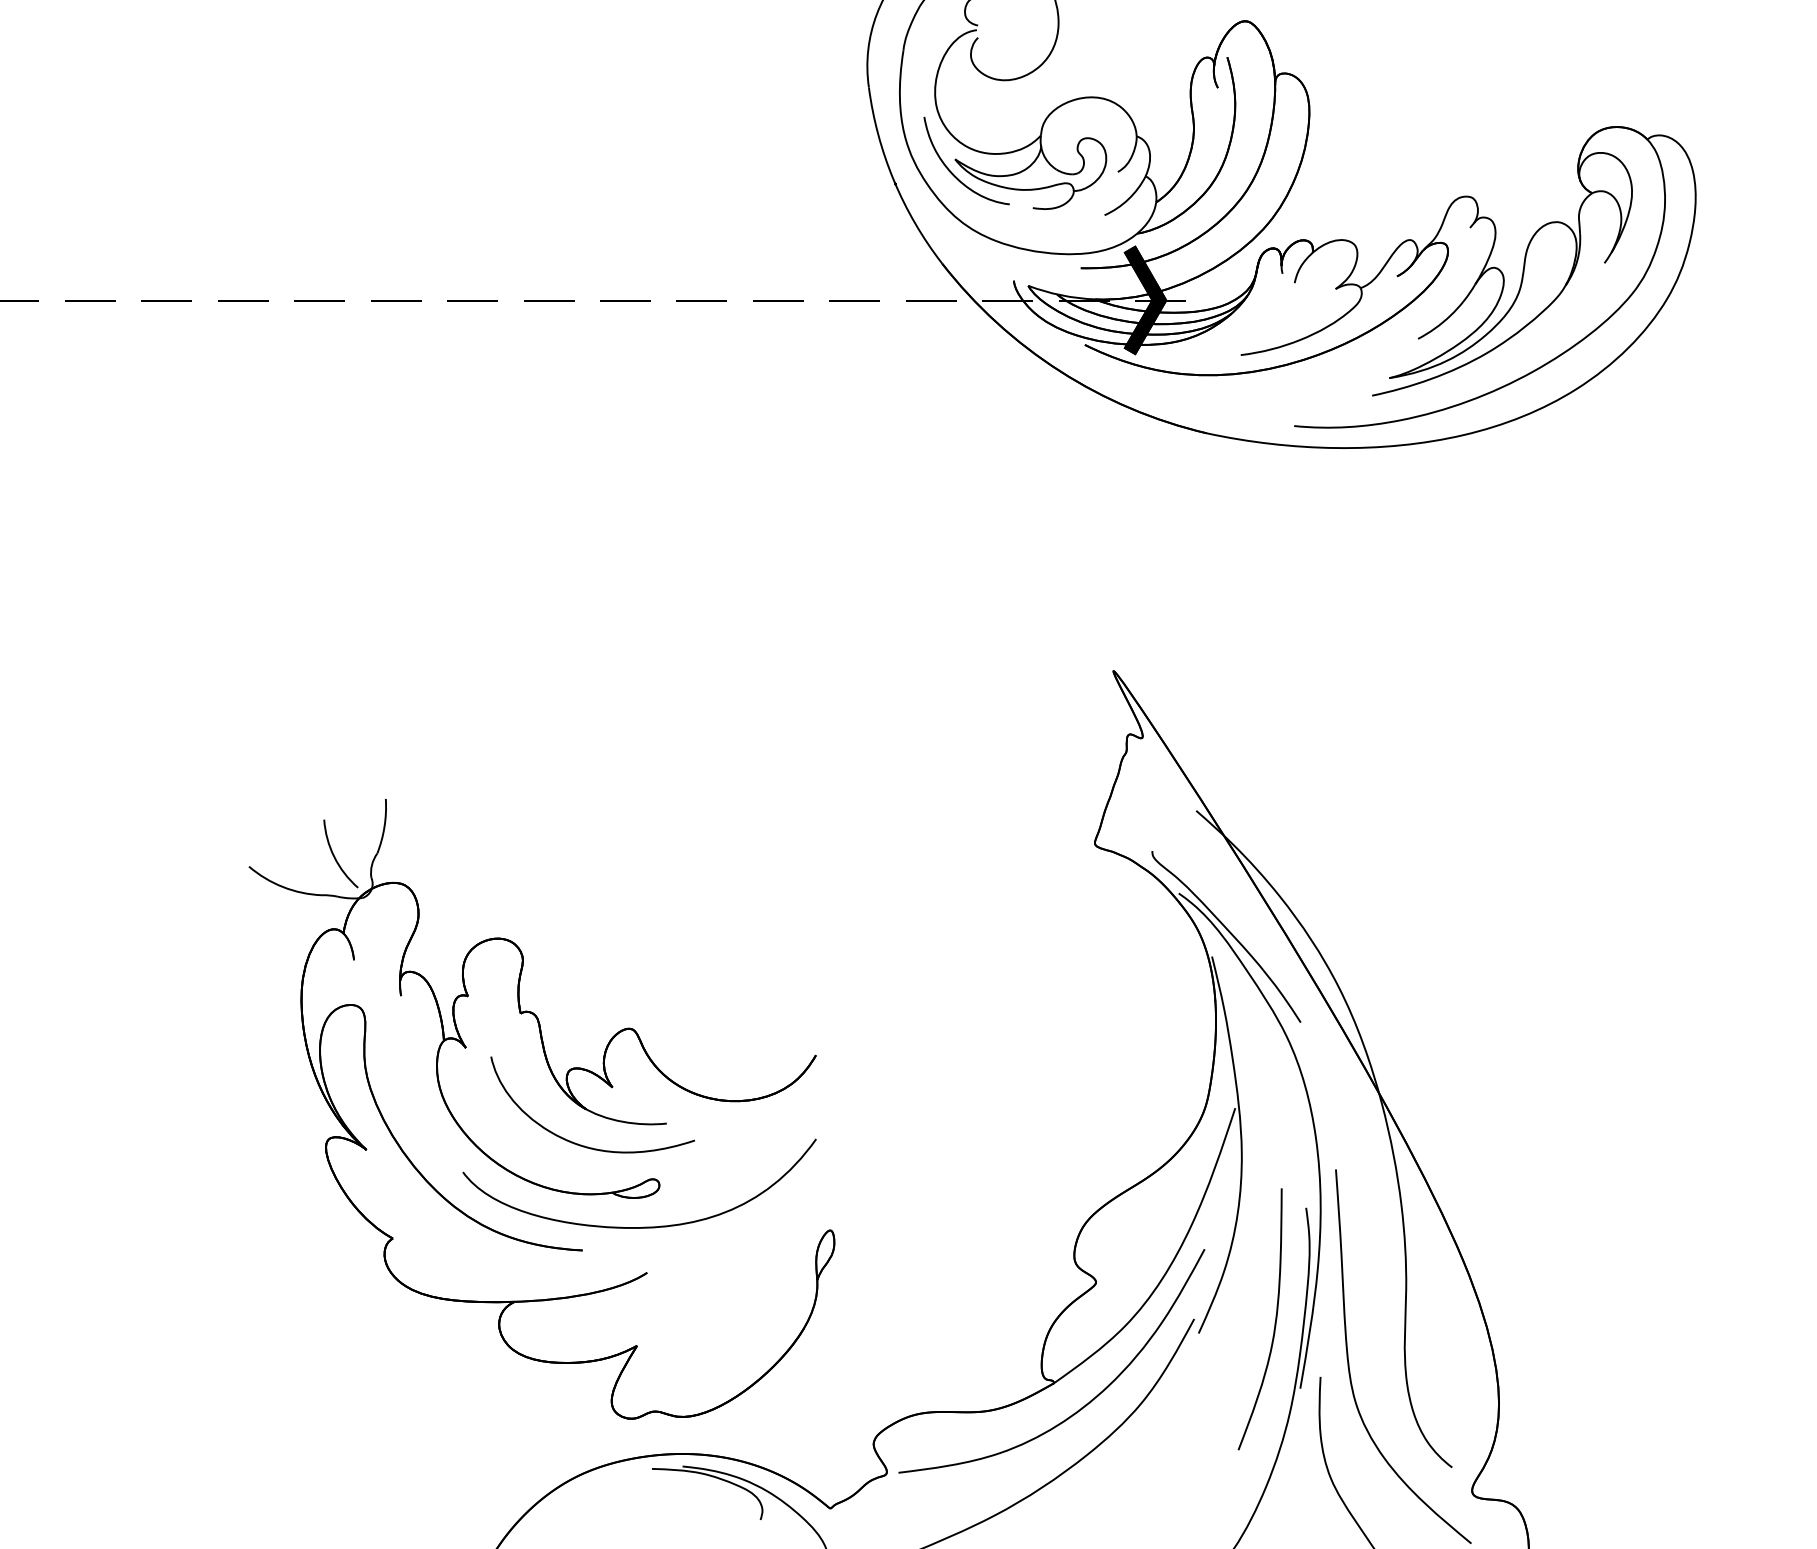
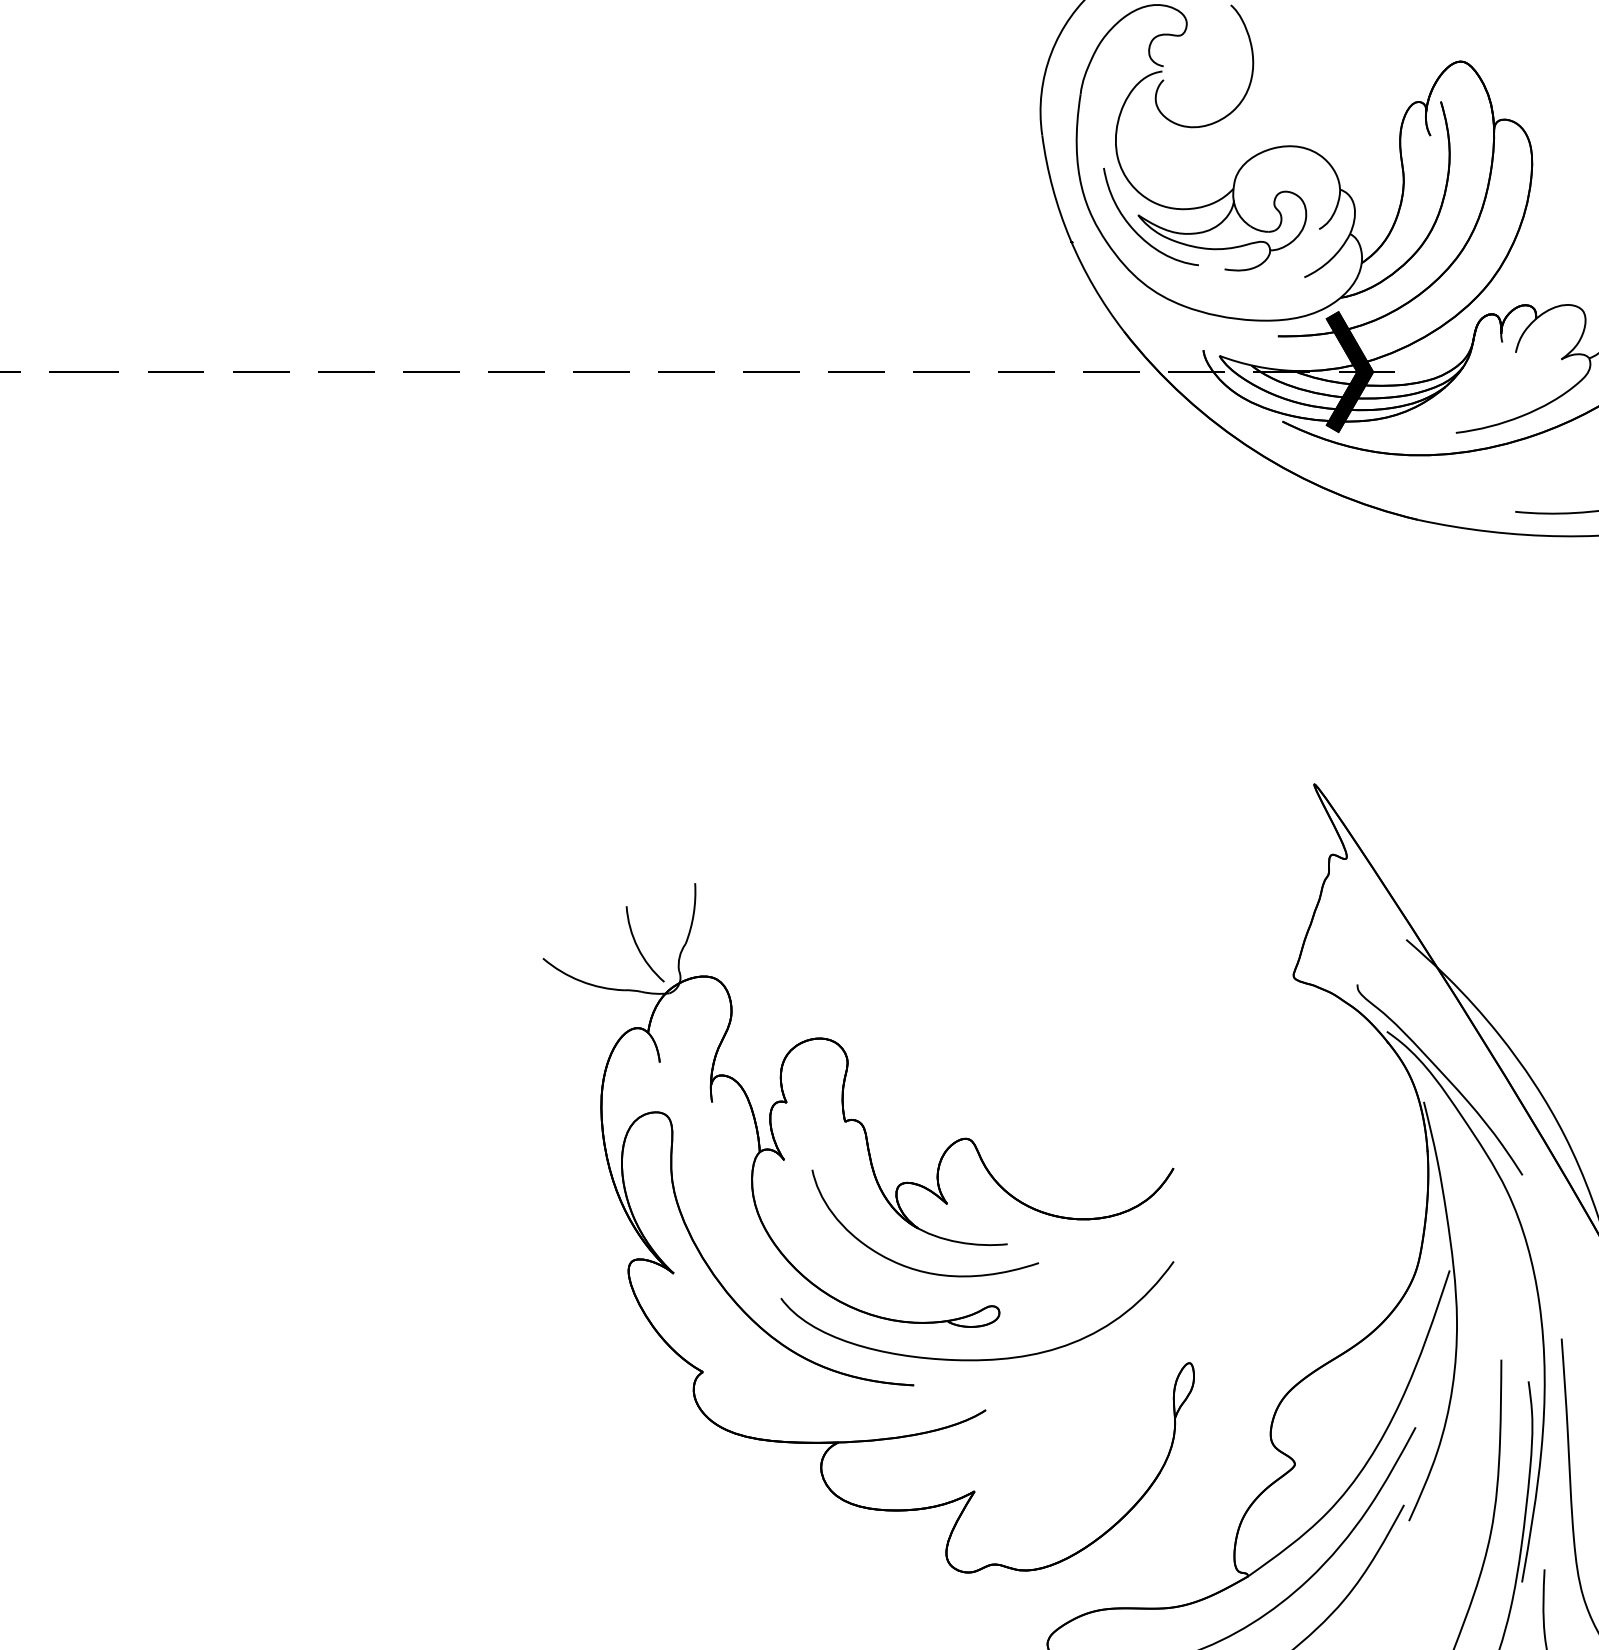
part: (534, 1119) -> (860, 1239), moved

